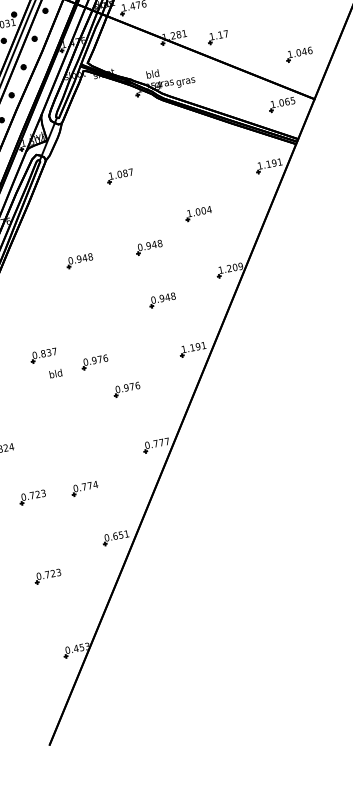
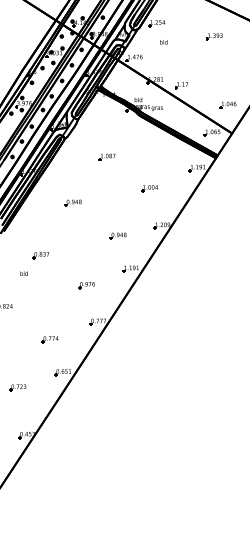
part: (147, 246) -> (115, 202), removed
part: (94, 362) -> (70, 265), removed
text: (54, 373) -> (23, 273), moved
part: (31, 496) -> (17, 338), removed

